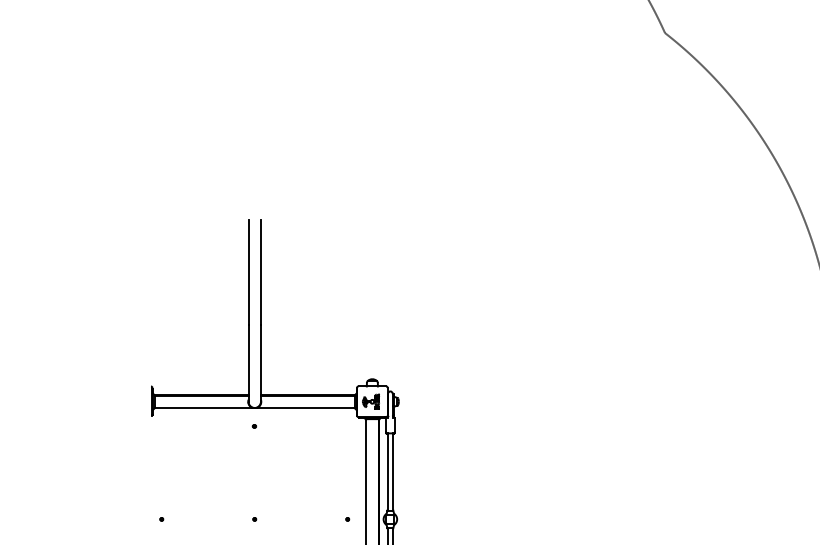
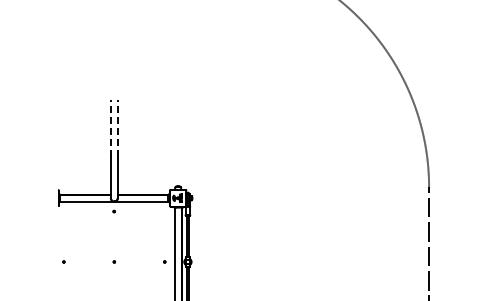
line: (249, 273) -> (111, 128), solid -> dashed
line: (260, 273) -> (117, 128), solid -> dashed

